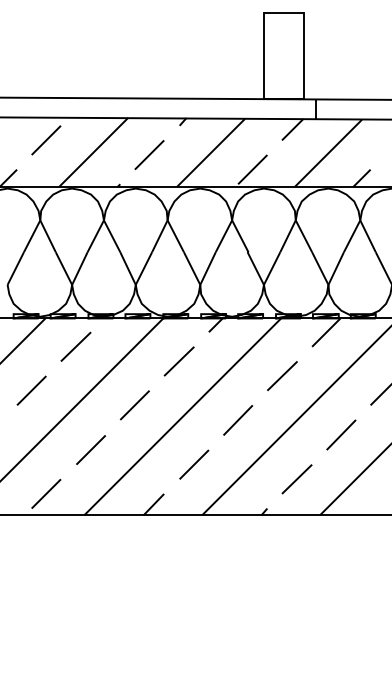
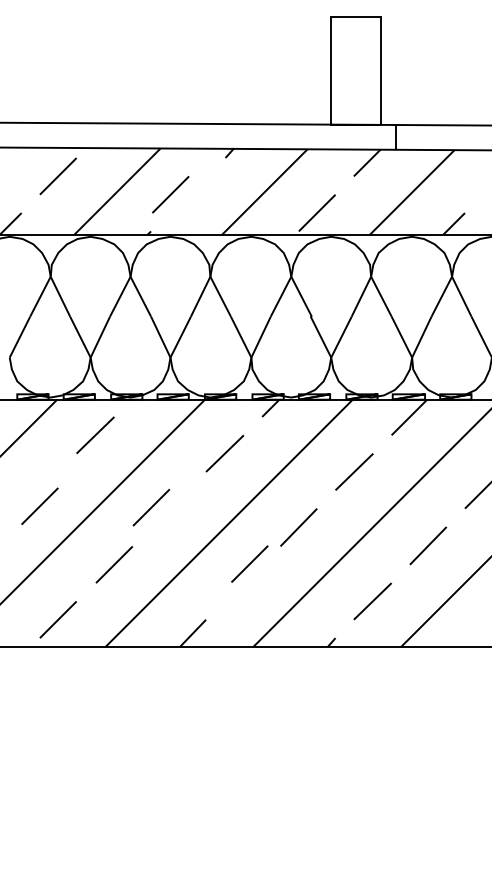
line: (149, 154) -> (170, 194), moved
line: (31, 390) -> (39, 505), moved
line: (134, 405) -> (150, 507), moved
line: (194, 464) -> (249, 563), moved

